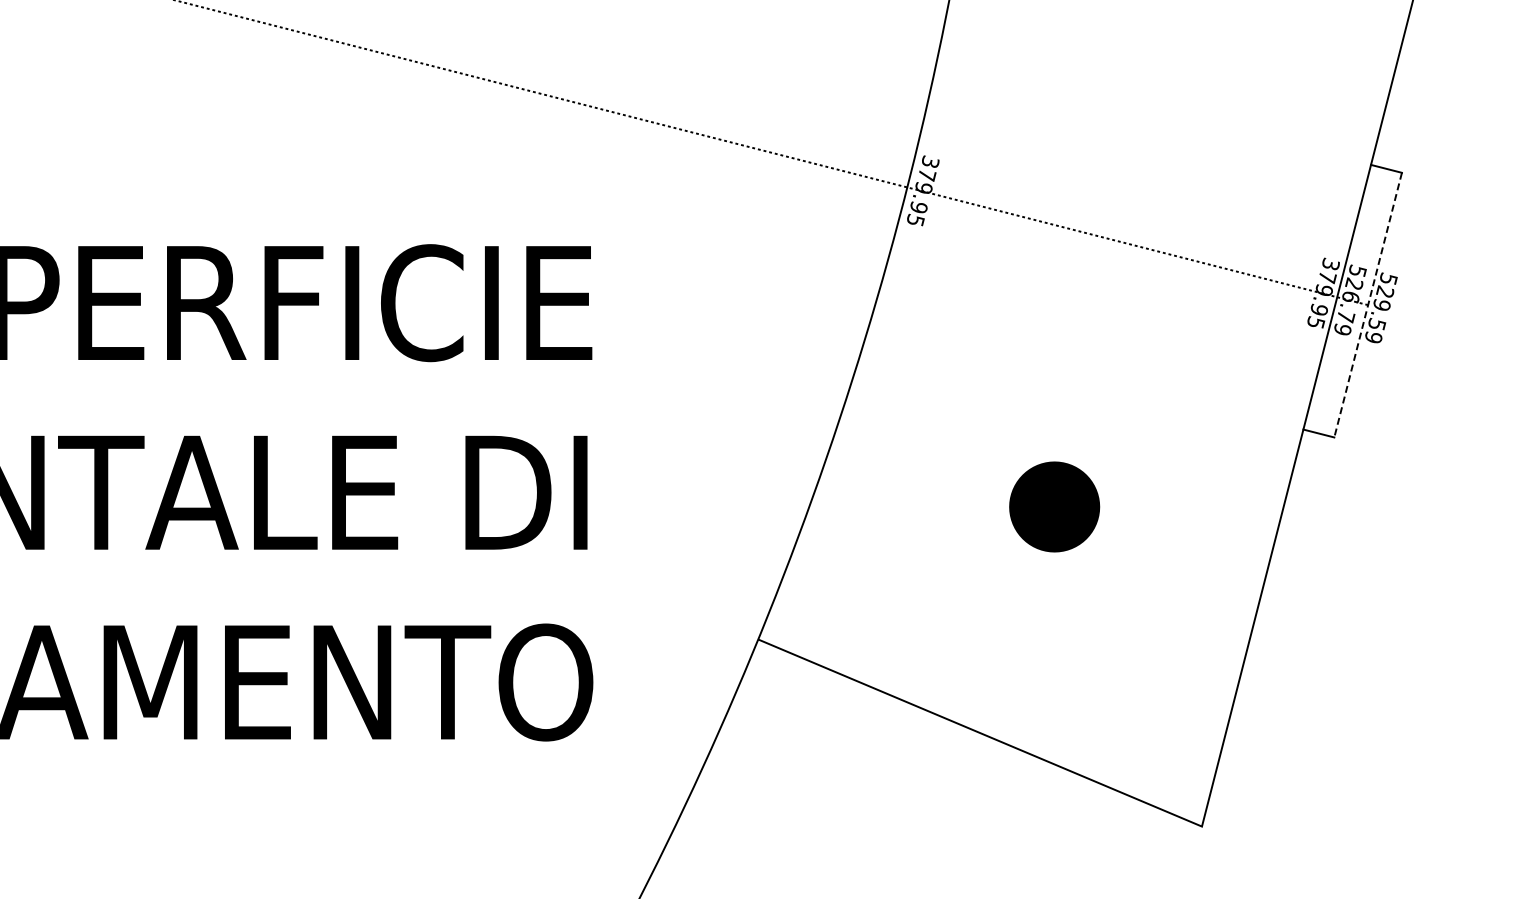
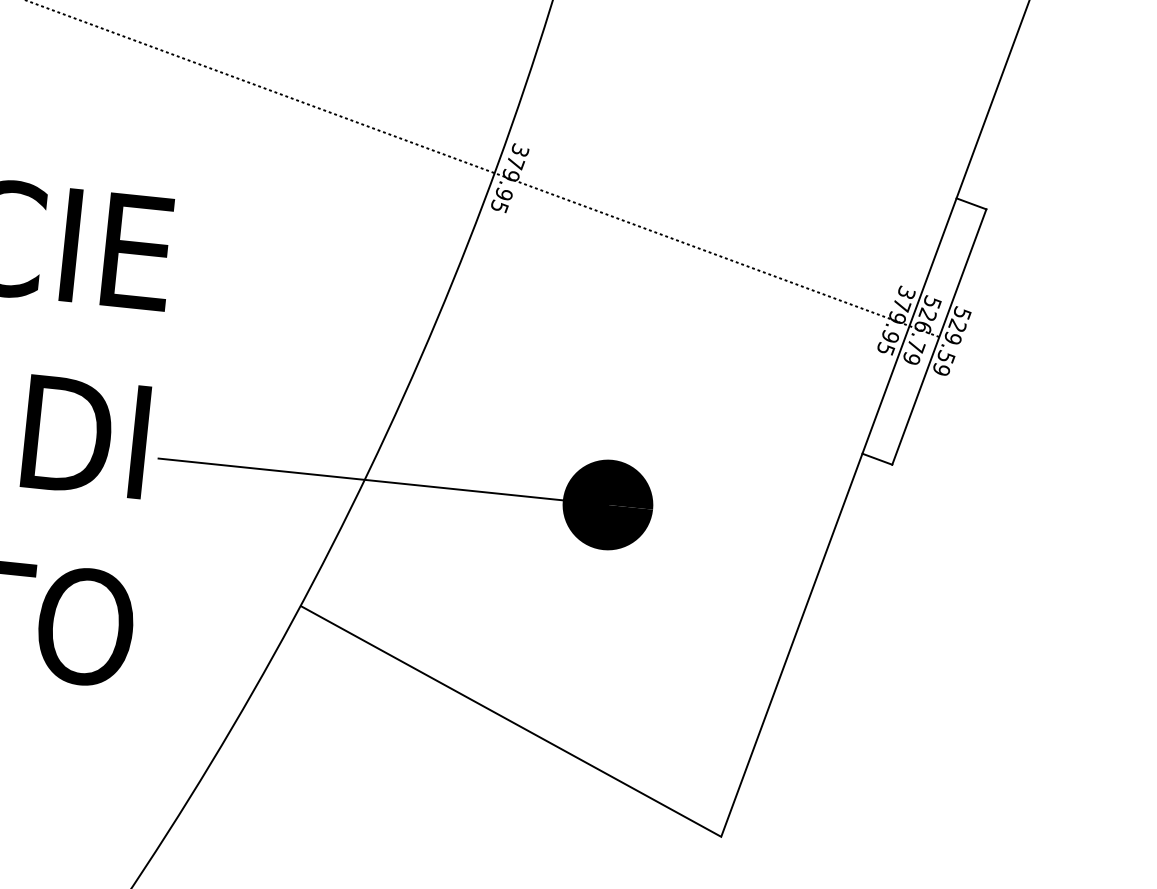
line: (1368, 305) -> (939, 337), dashed -> solid
line: (827, 507) -> (382, 482), added

